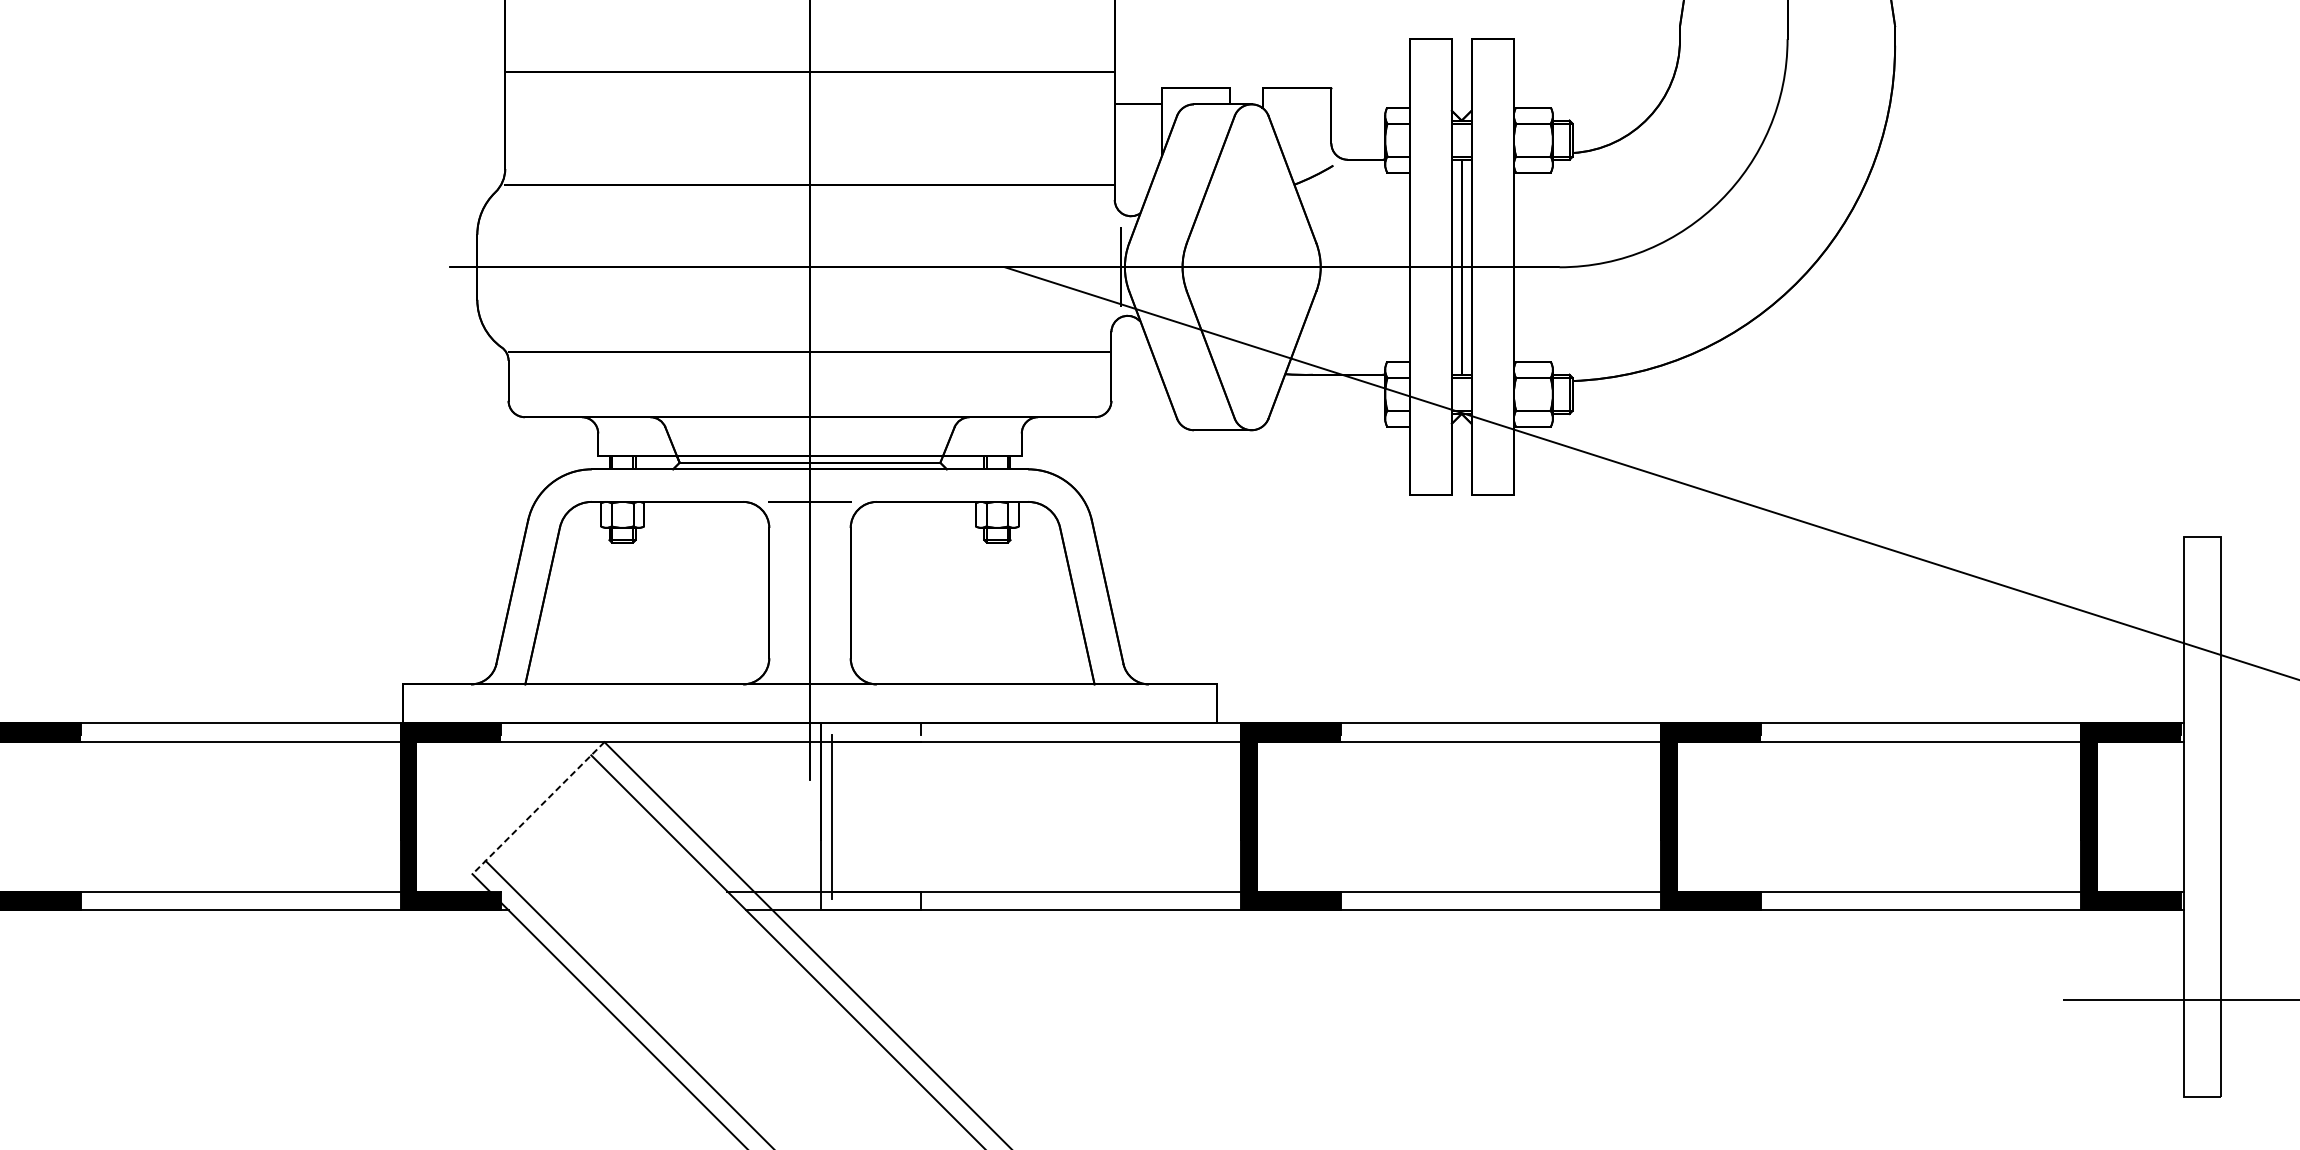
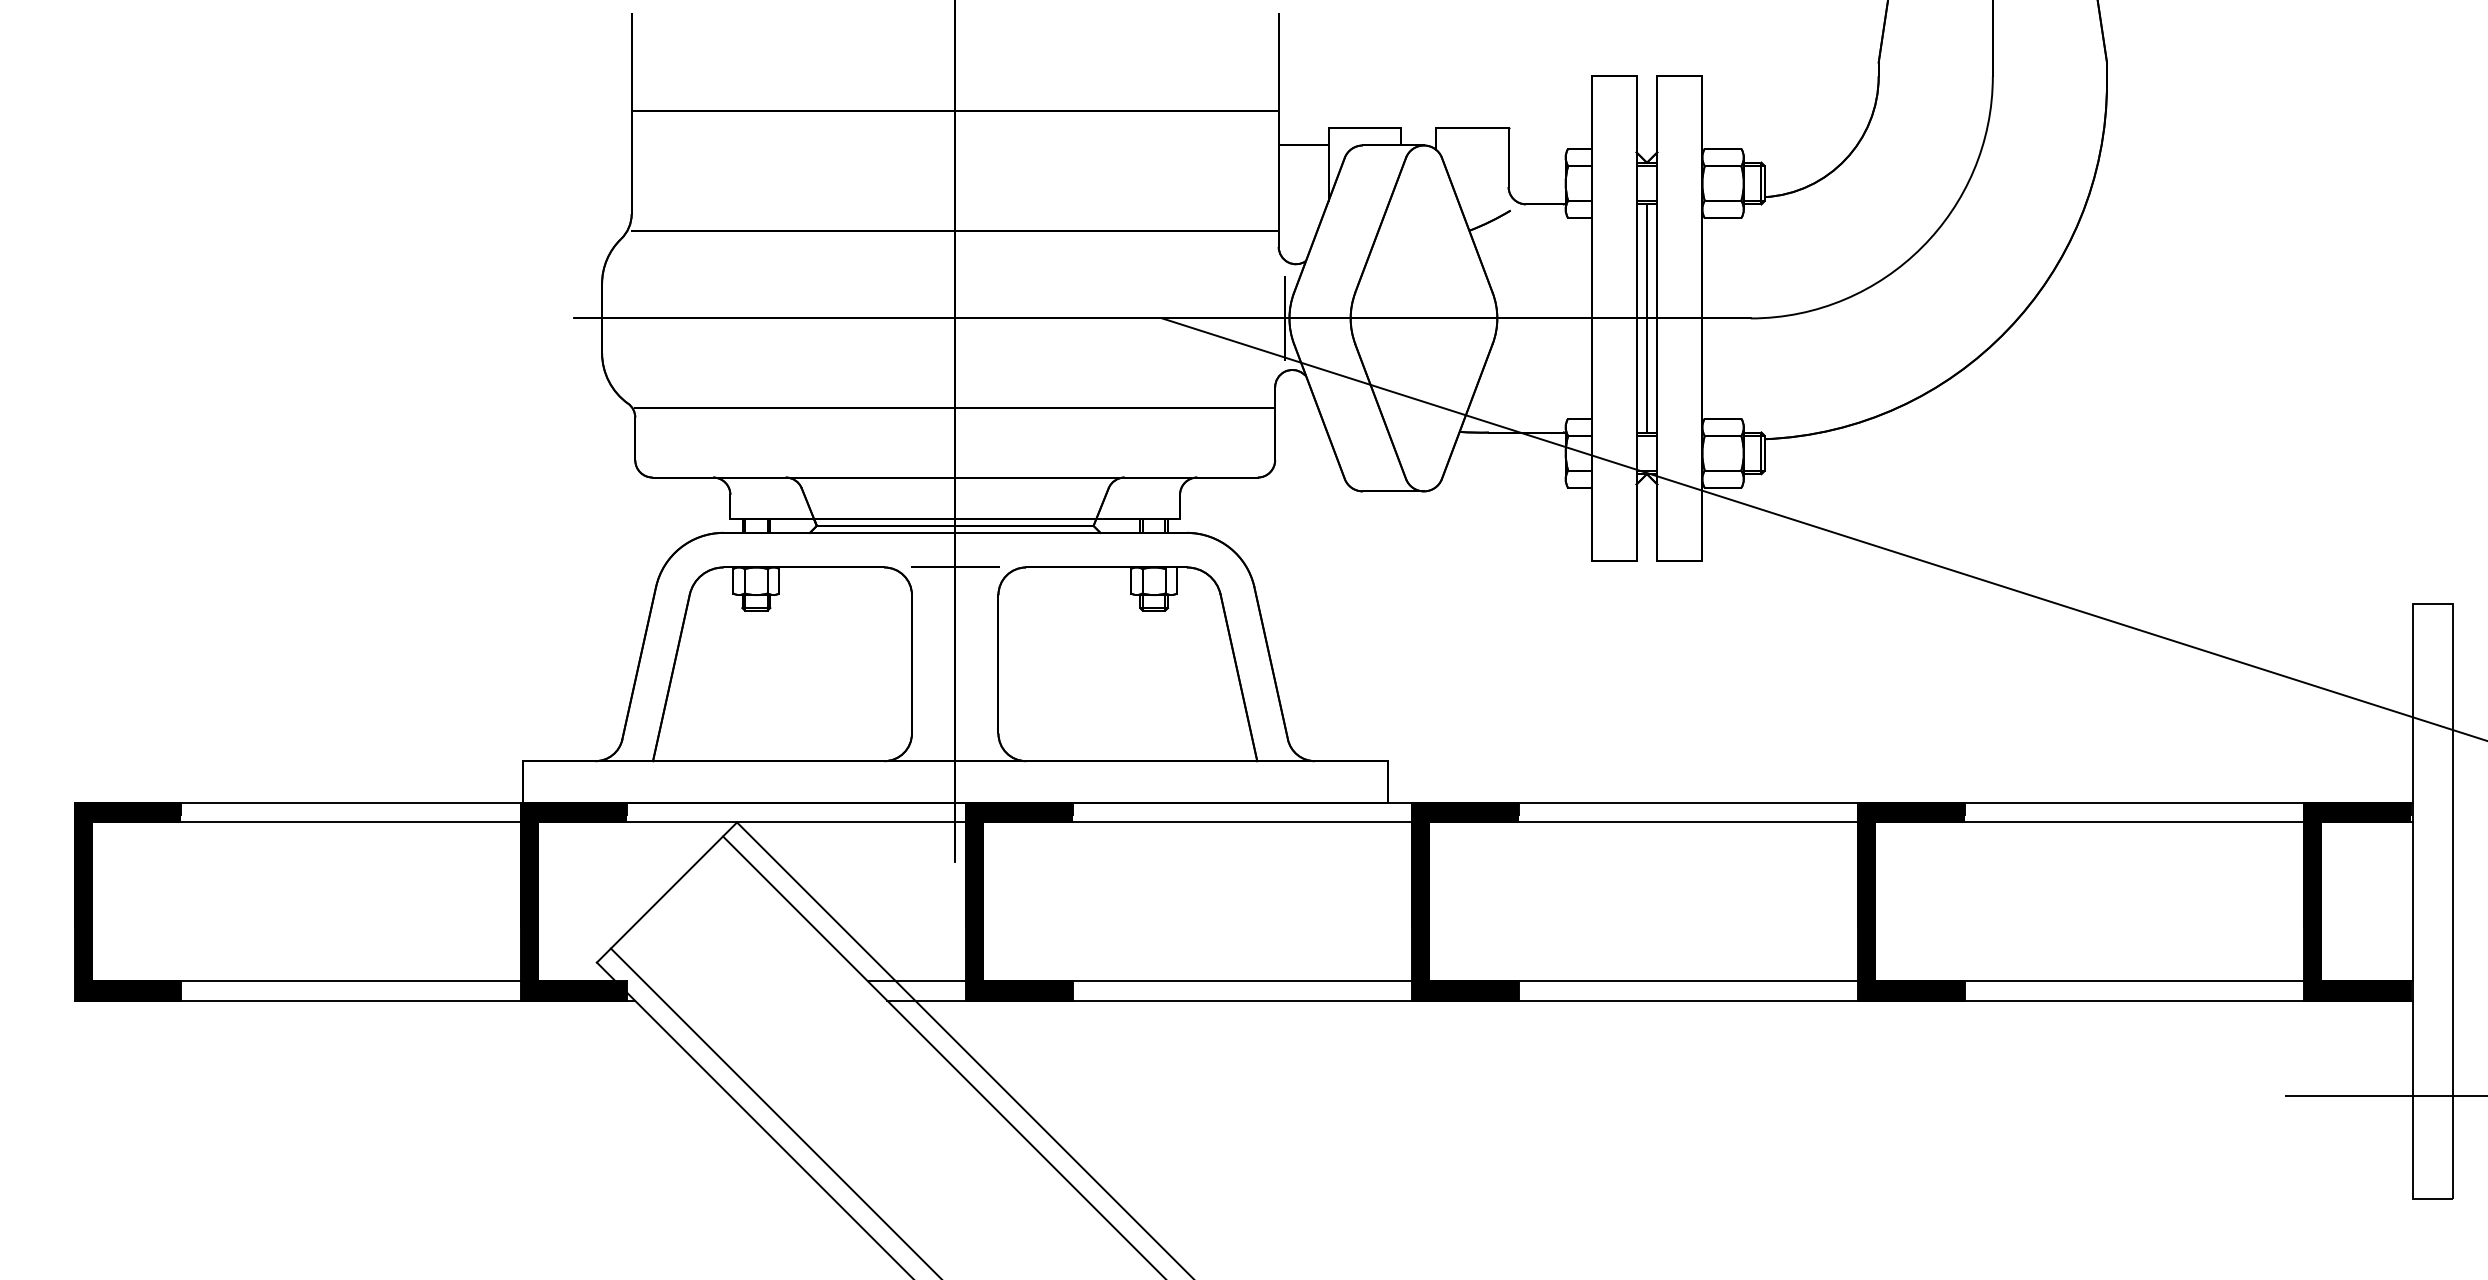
line: (538, 808) -> (666, 892), dashed -> solid
fill: (870, 816) -> (1019, 901), added

